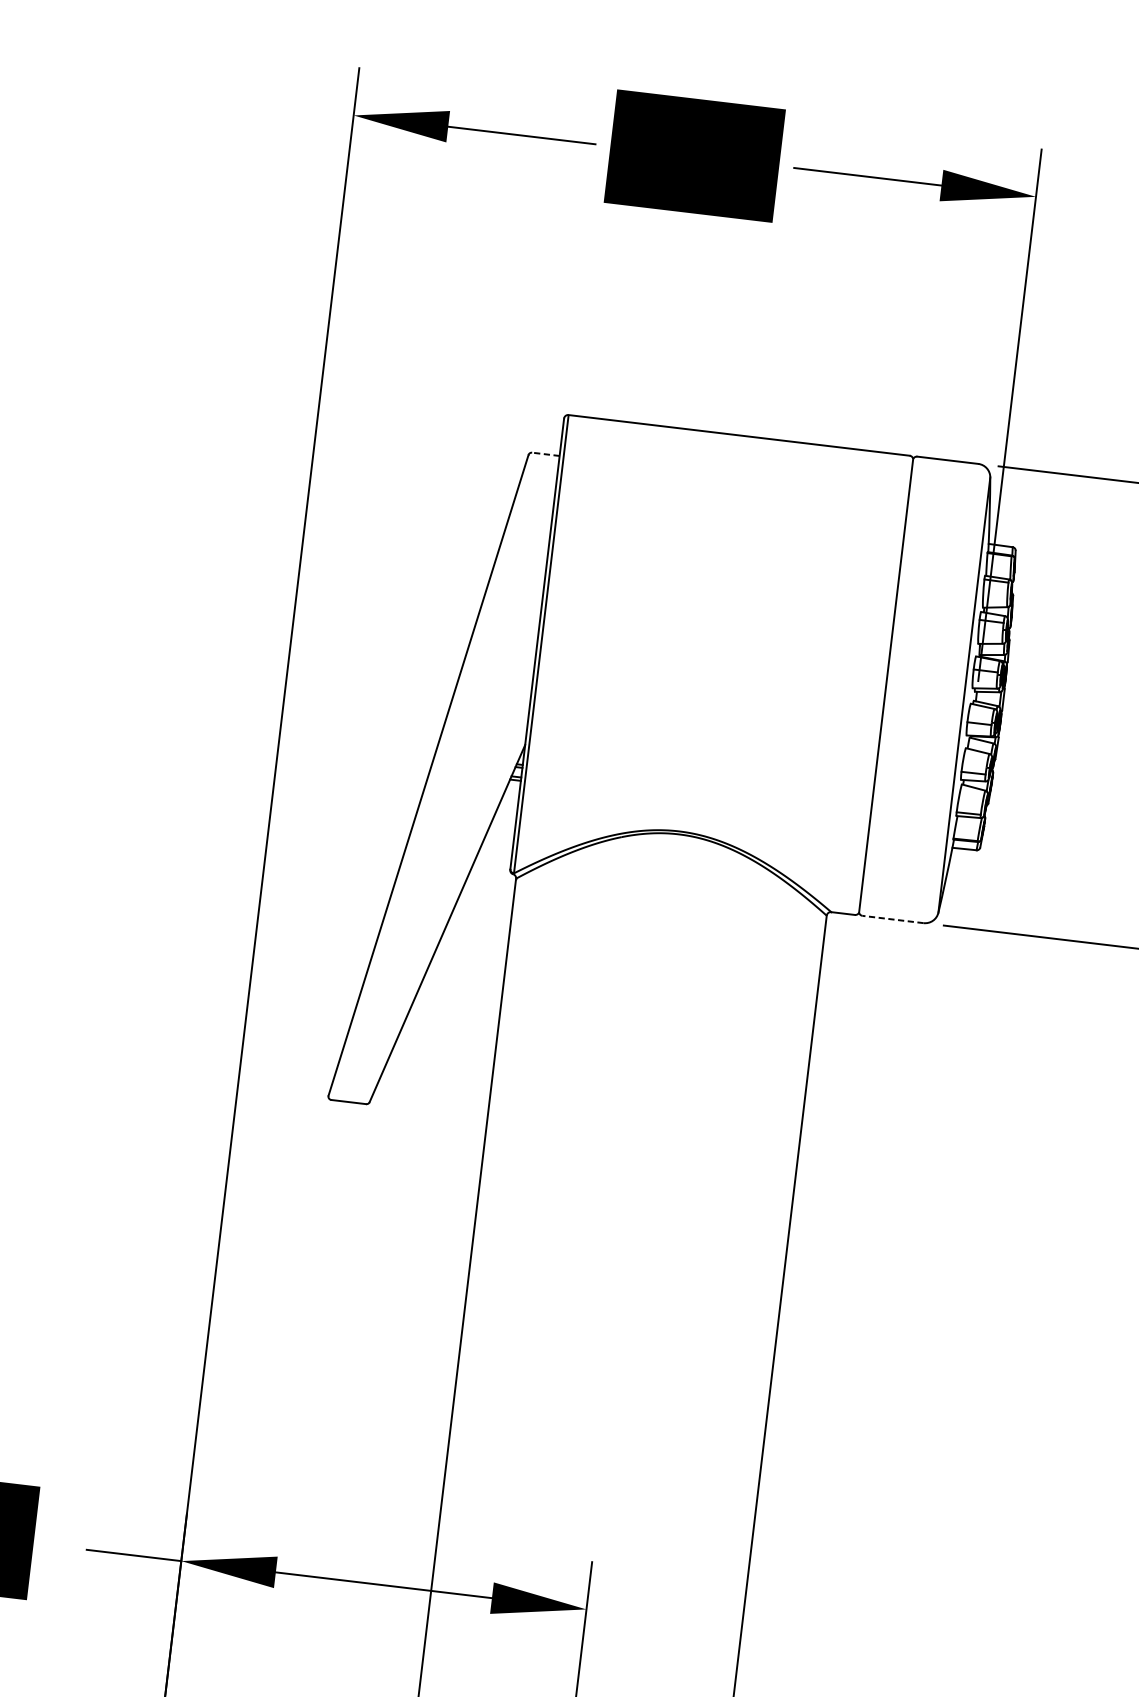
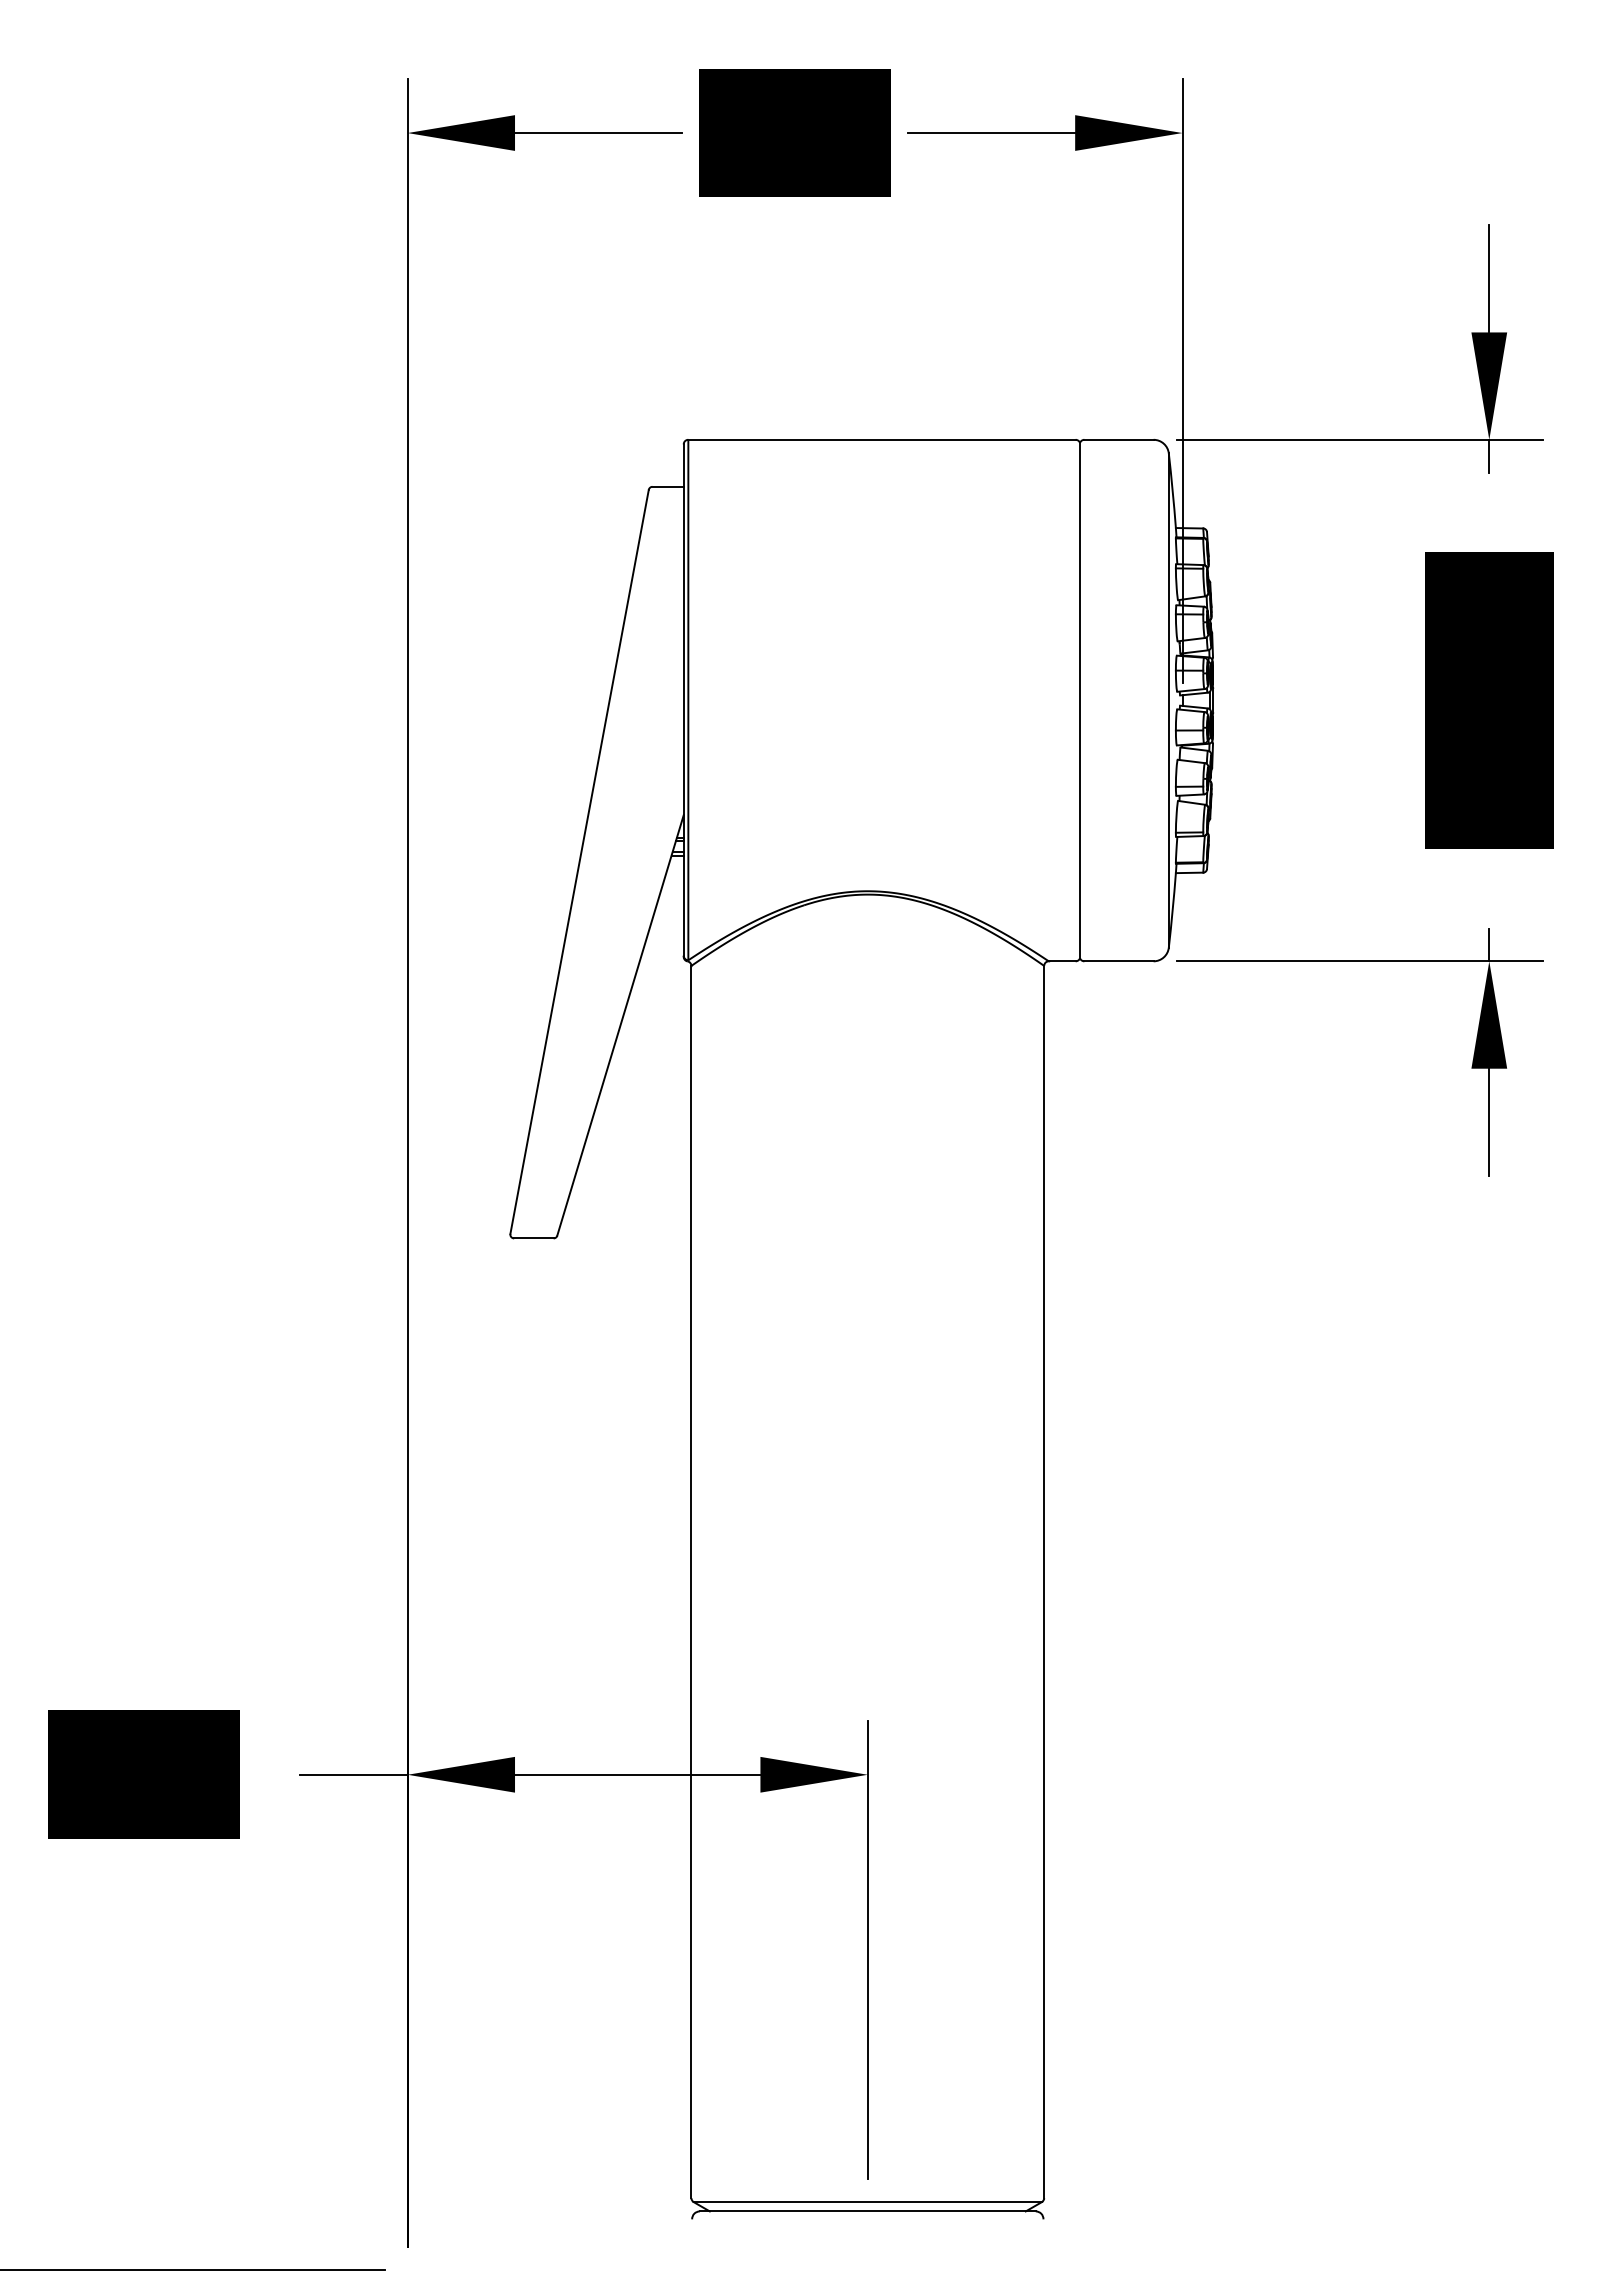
line: (546, 454) -> (668, 486), dashed -> solid
line: (892, 919) -> (1118, 961), dashed -> solid

